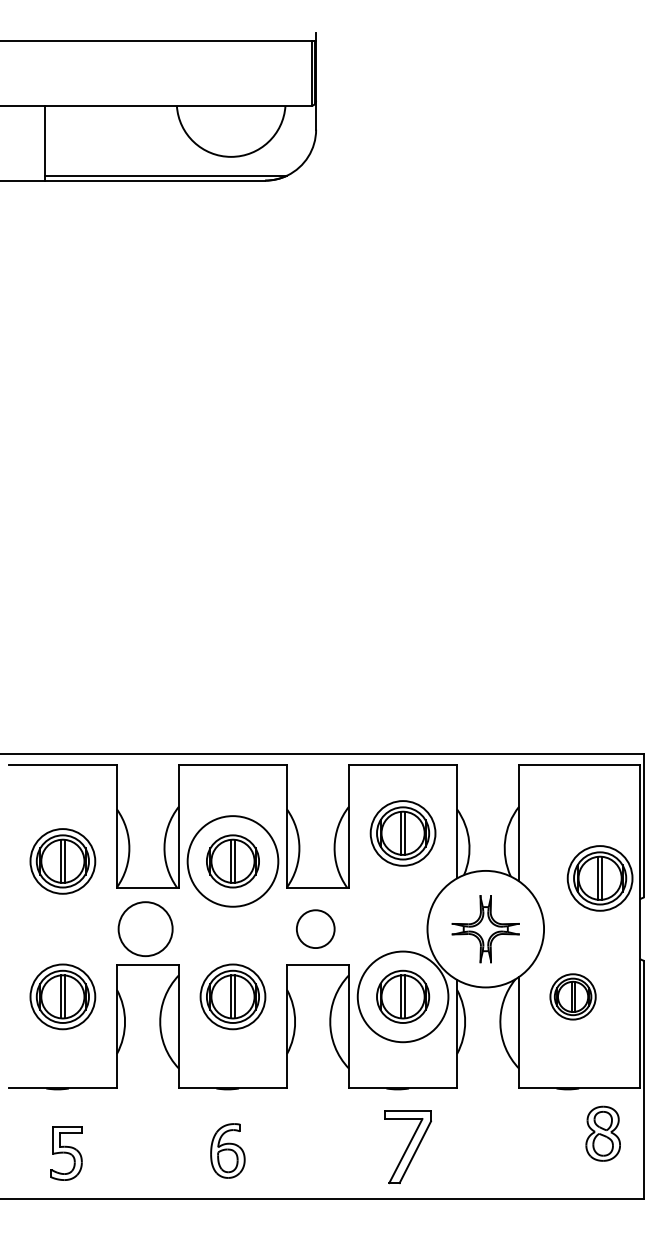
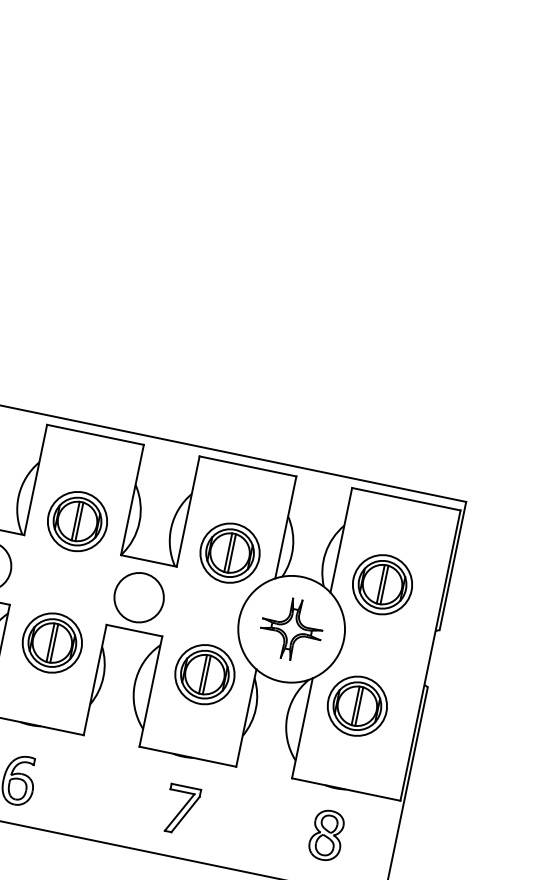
part: (402, 833) -> (229, 553), moved
circle: (232, 861) -> (77, 521), size x0.71
part: (599, 878) -> (381, 584), moved
circle: (315, 929) -> (138, 597), size x1.43
circle: (402, 996) -> (204, 674), size x0.71
part: (572, 996) -> (356, 705), size x1.43
part: (602, 1133) -> (326, 835), moved
part: (408, 1146) -> (181, 809), size x0.71

